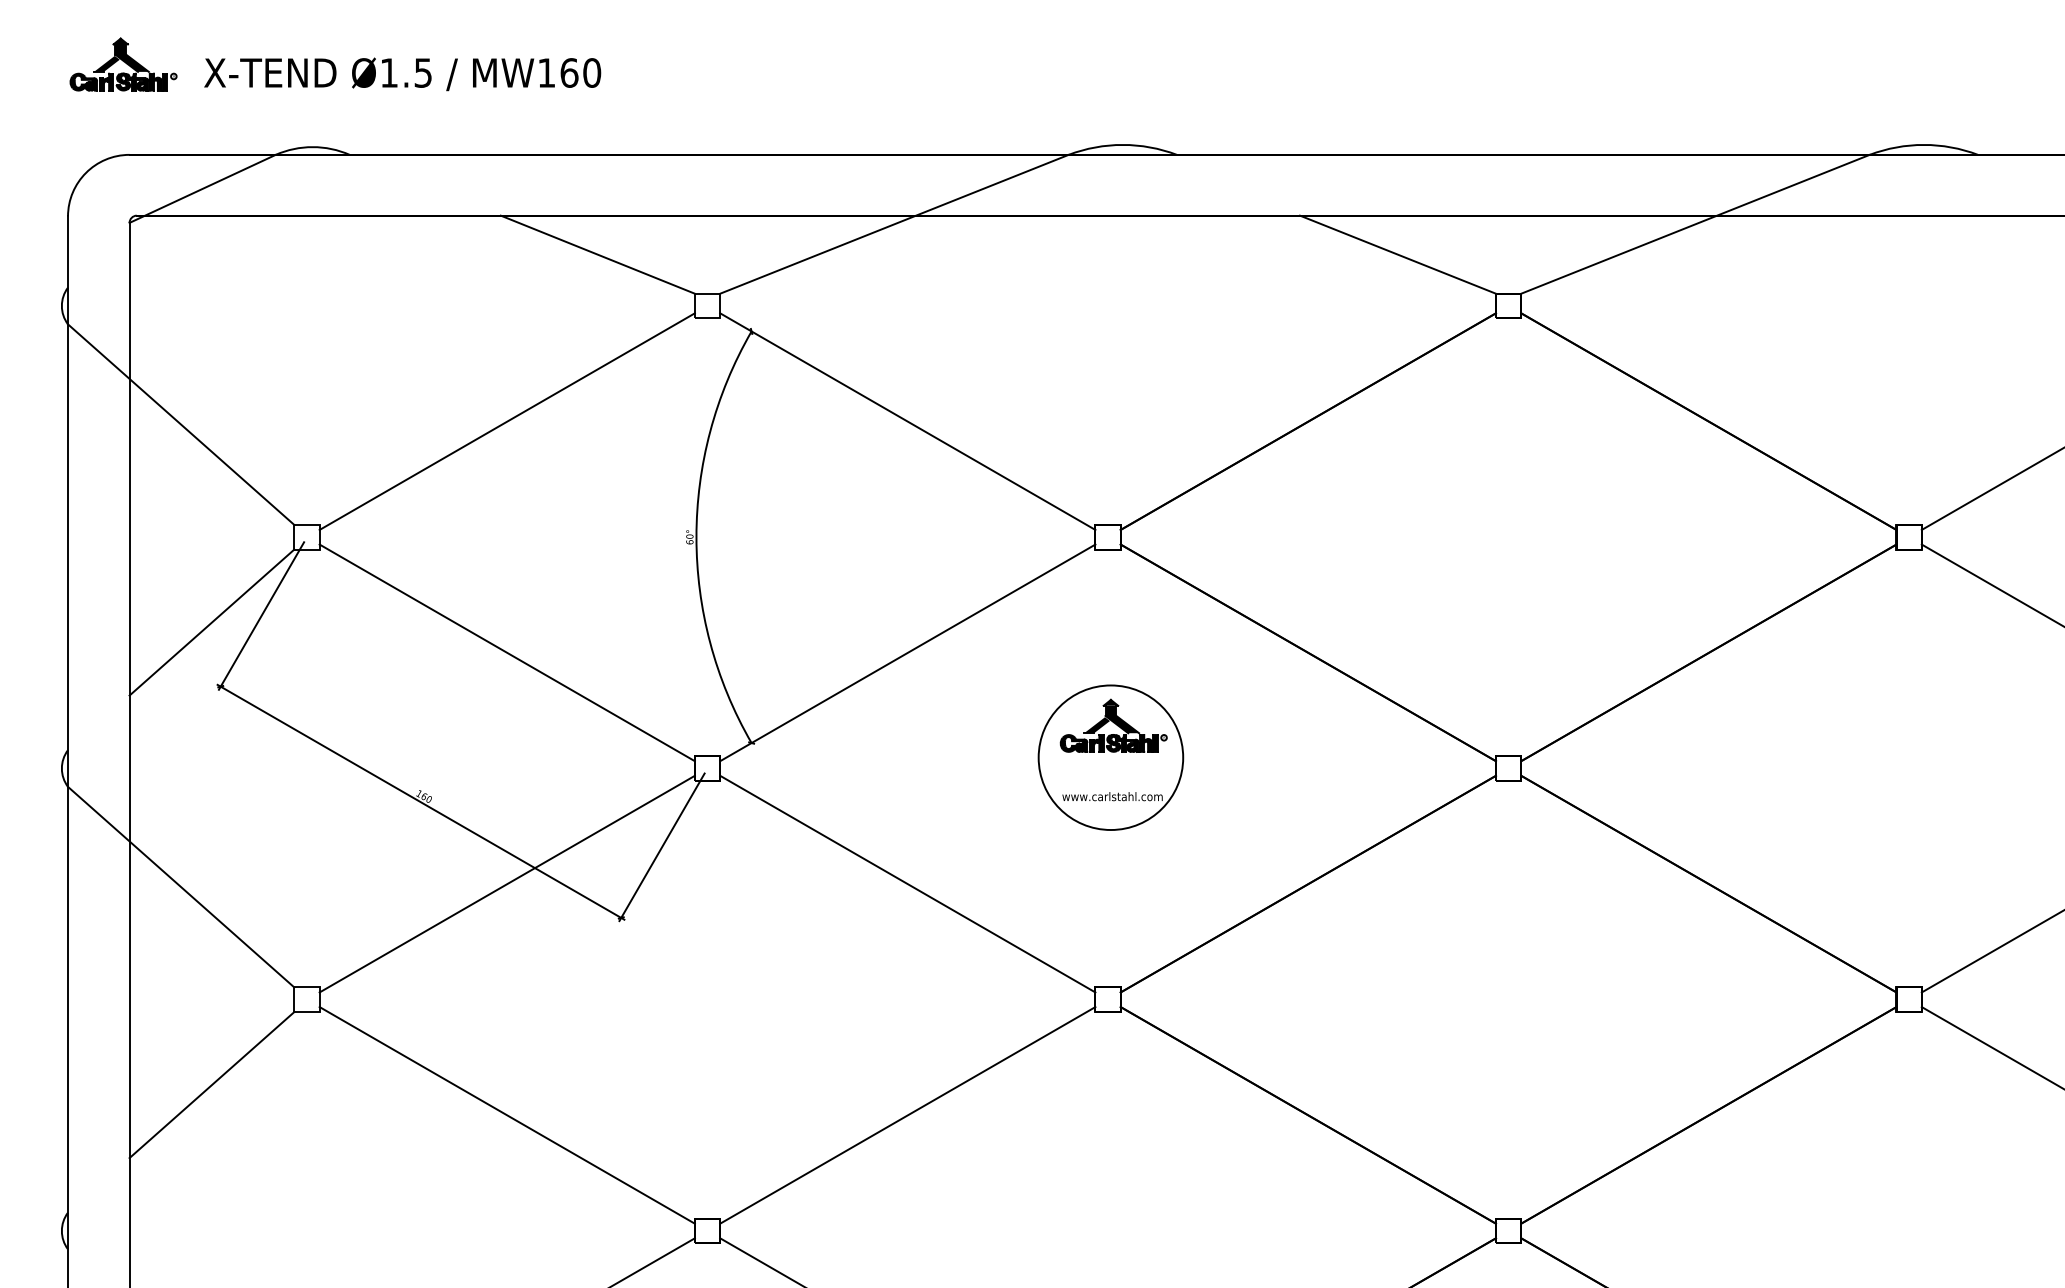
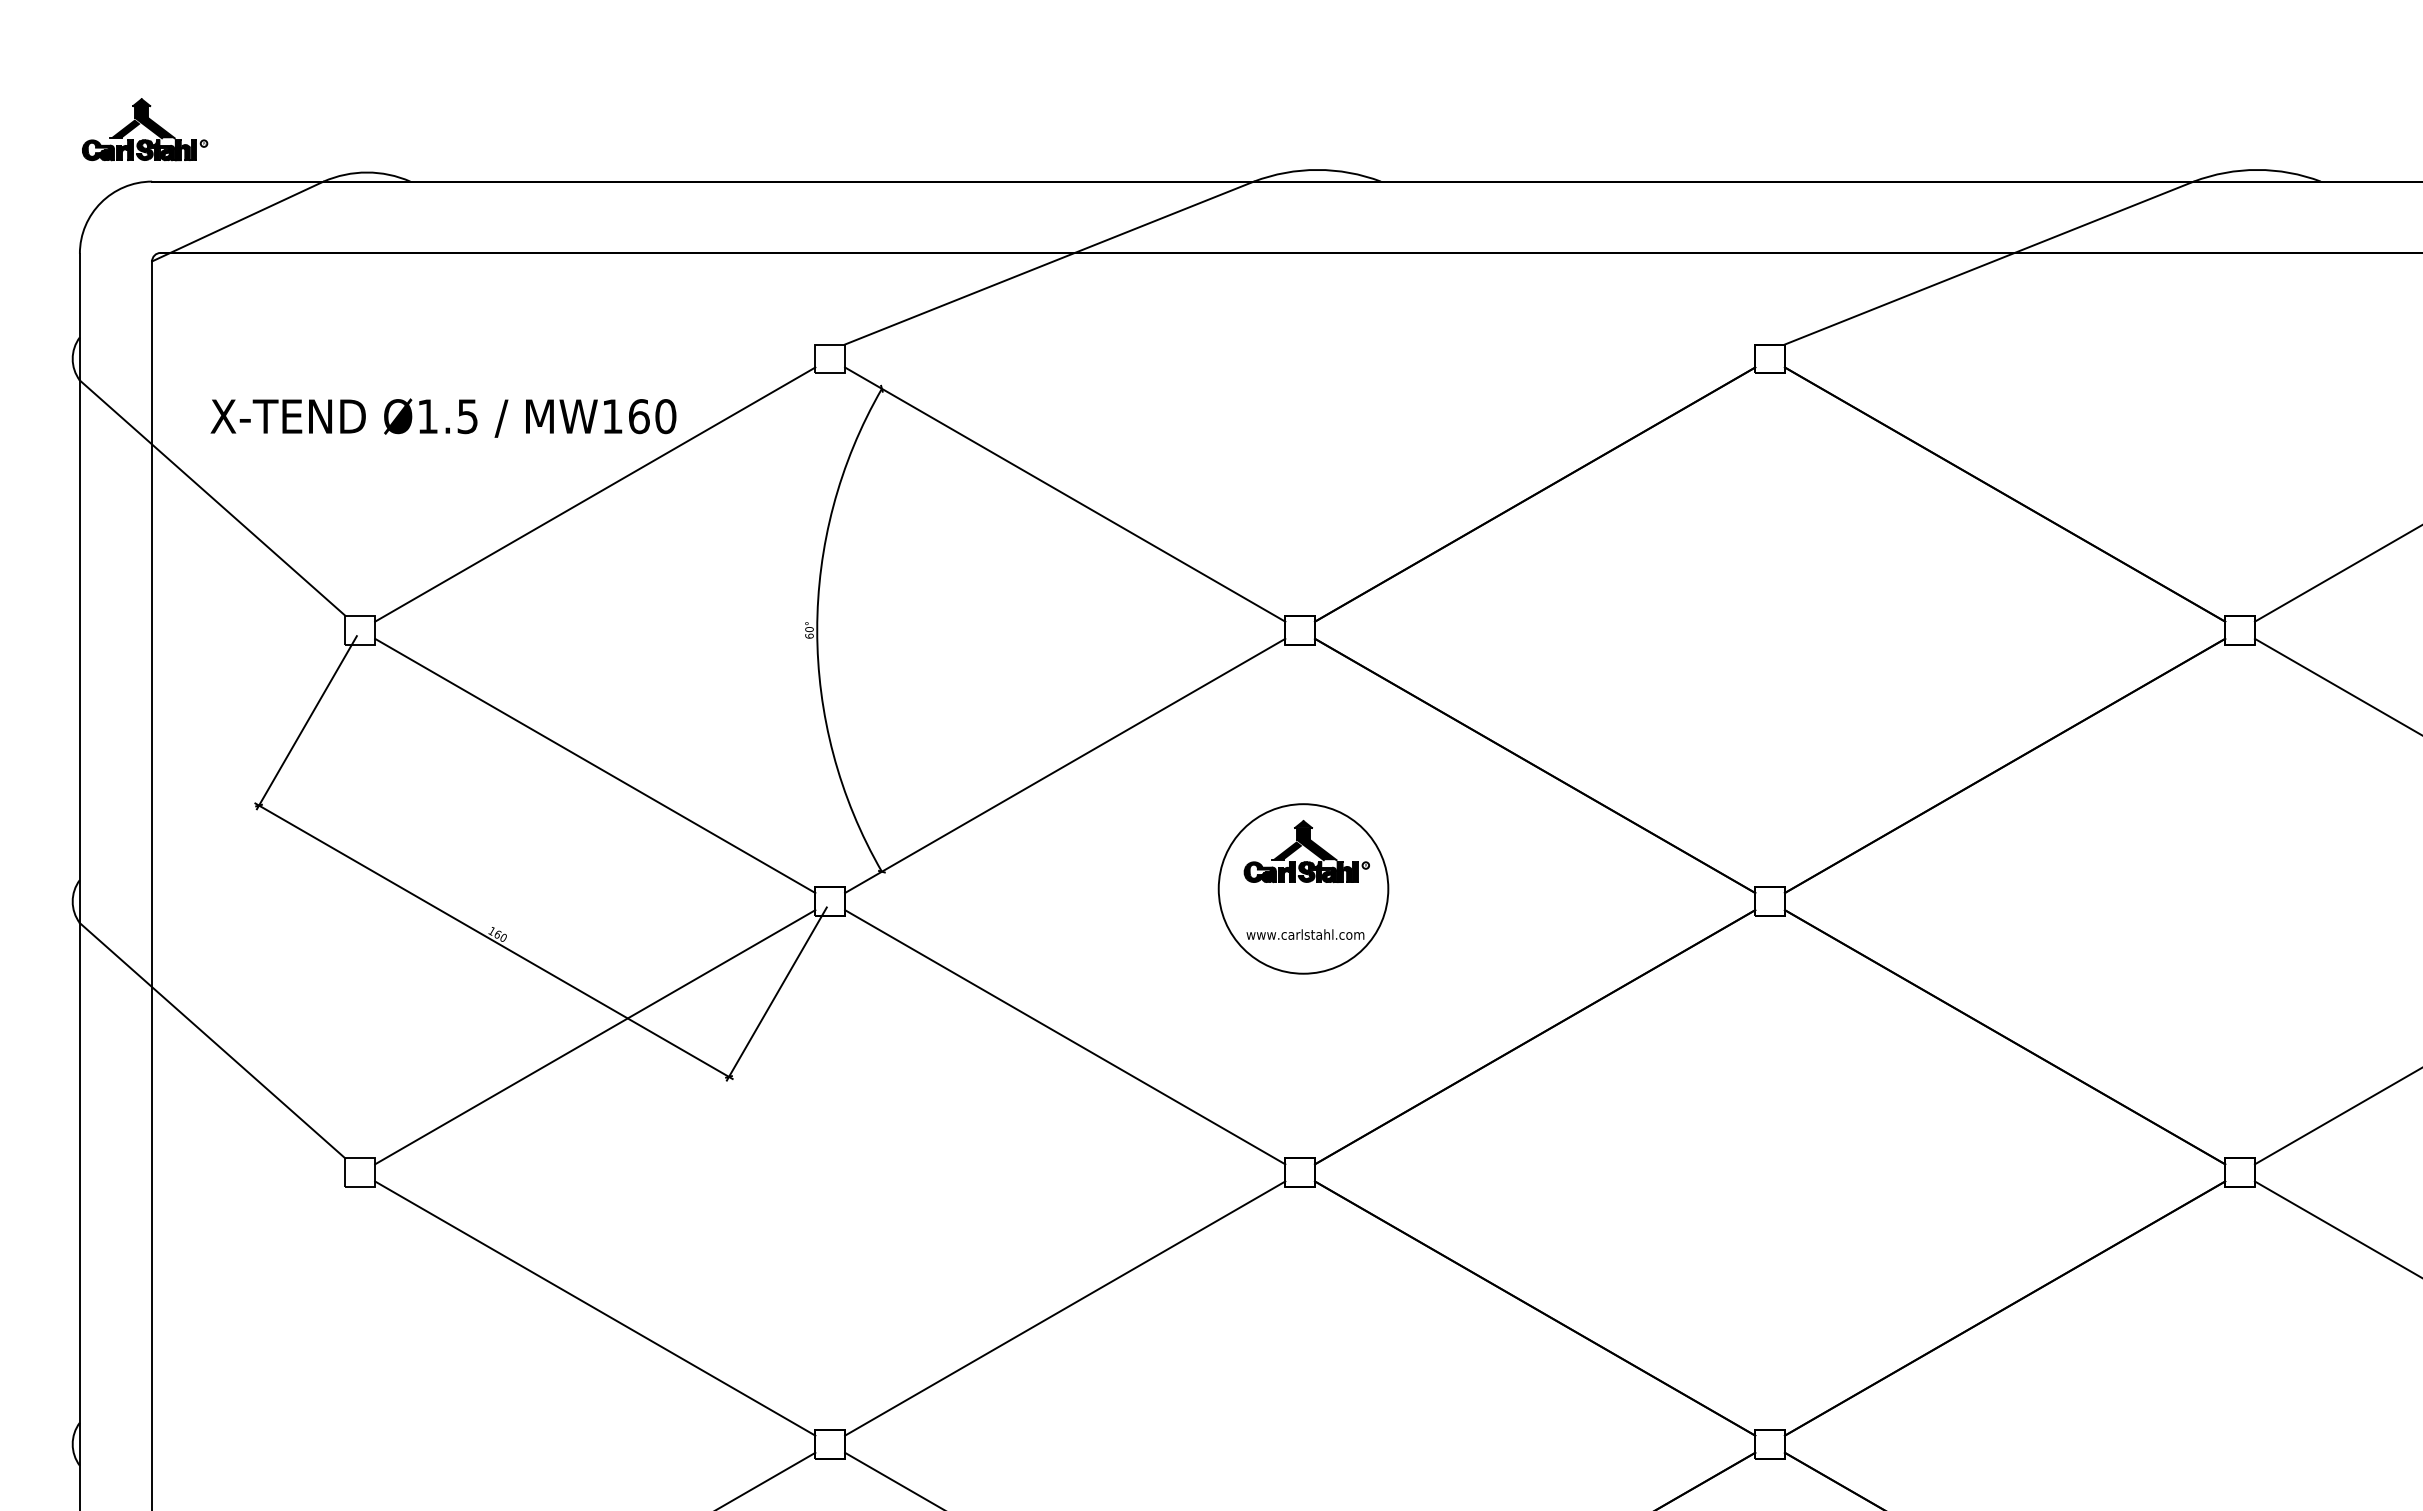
part: (123, 64) -> (145, 129), moved
text: (402, 73) -> (443, 417), moved
line: (597, 254) -> (701, 298), removed
line: (1398, 254) -> (1640, 298), removed
line: (211, 622) -> (248, 730), removed
line: (211, 1084) -> (248, 1272), removed

